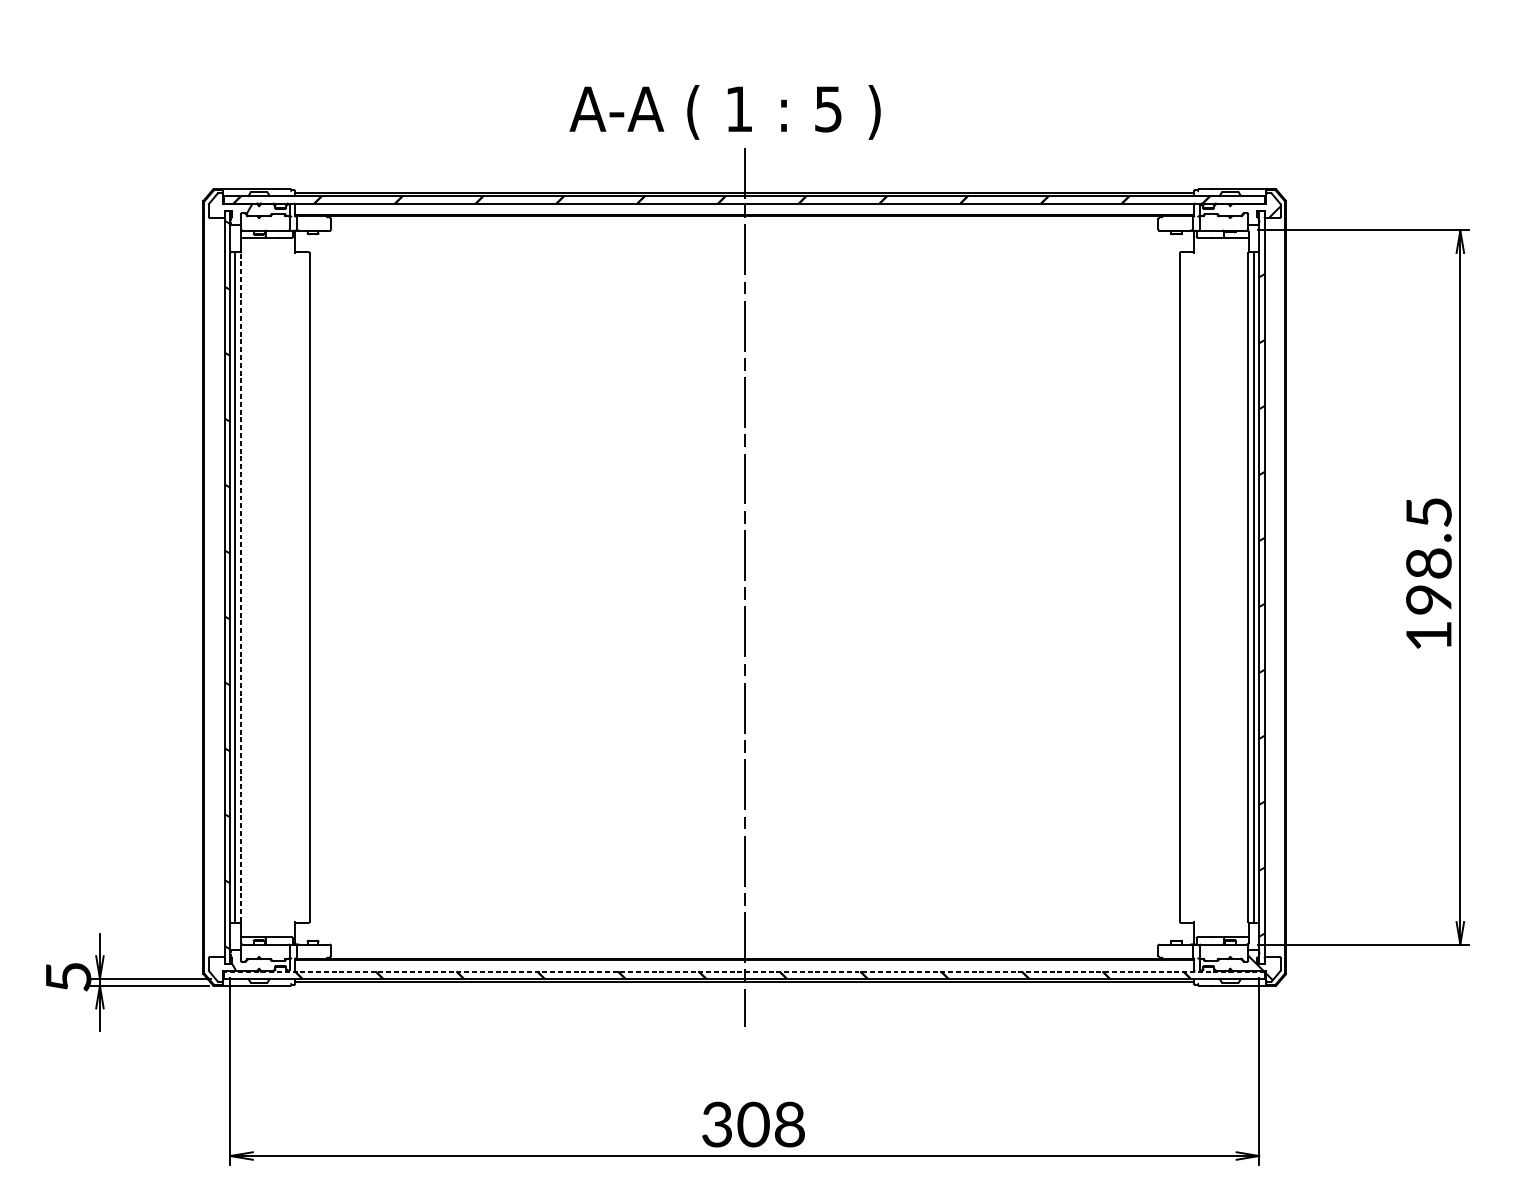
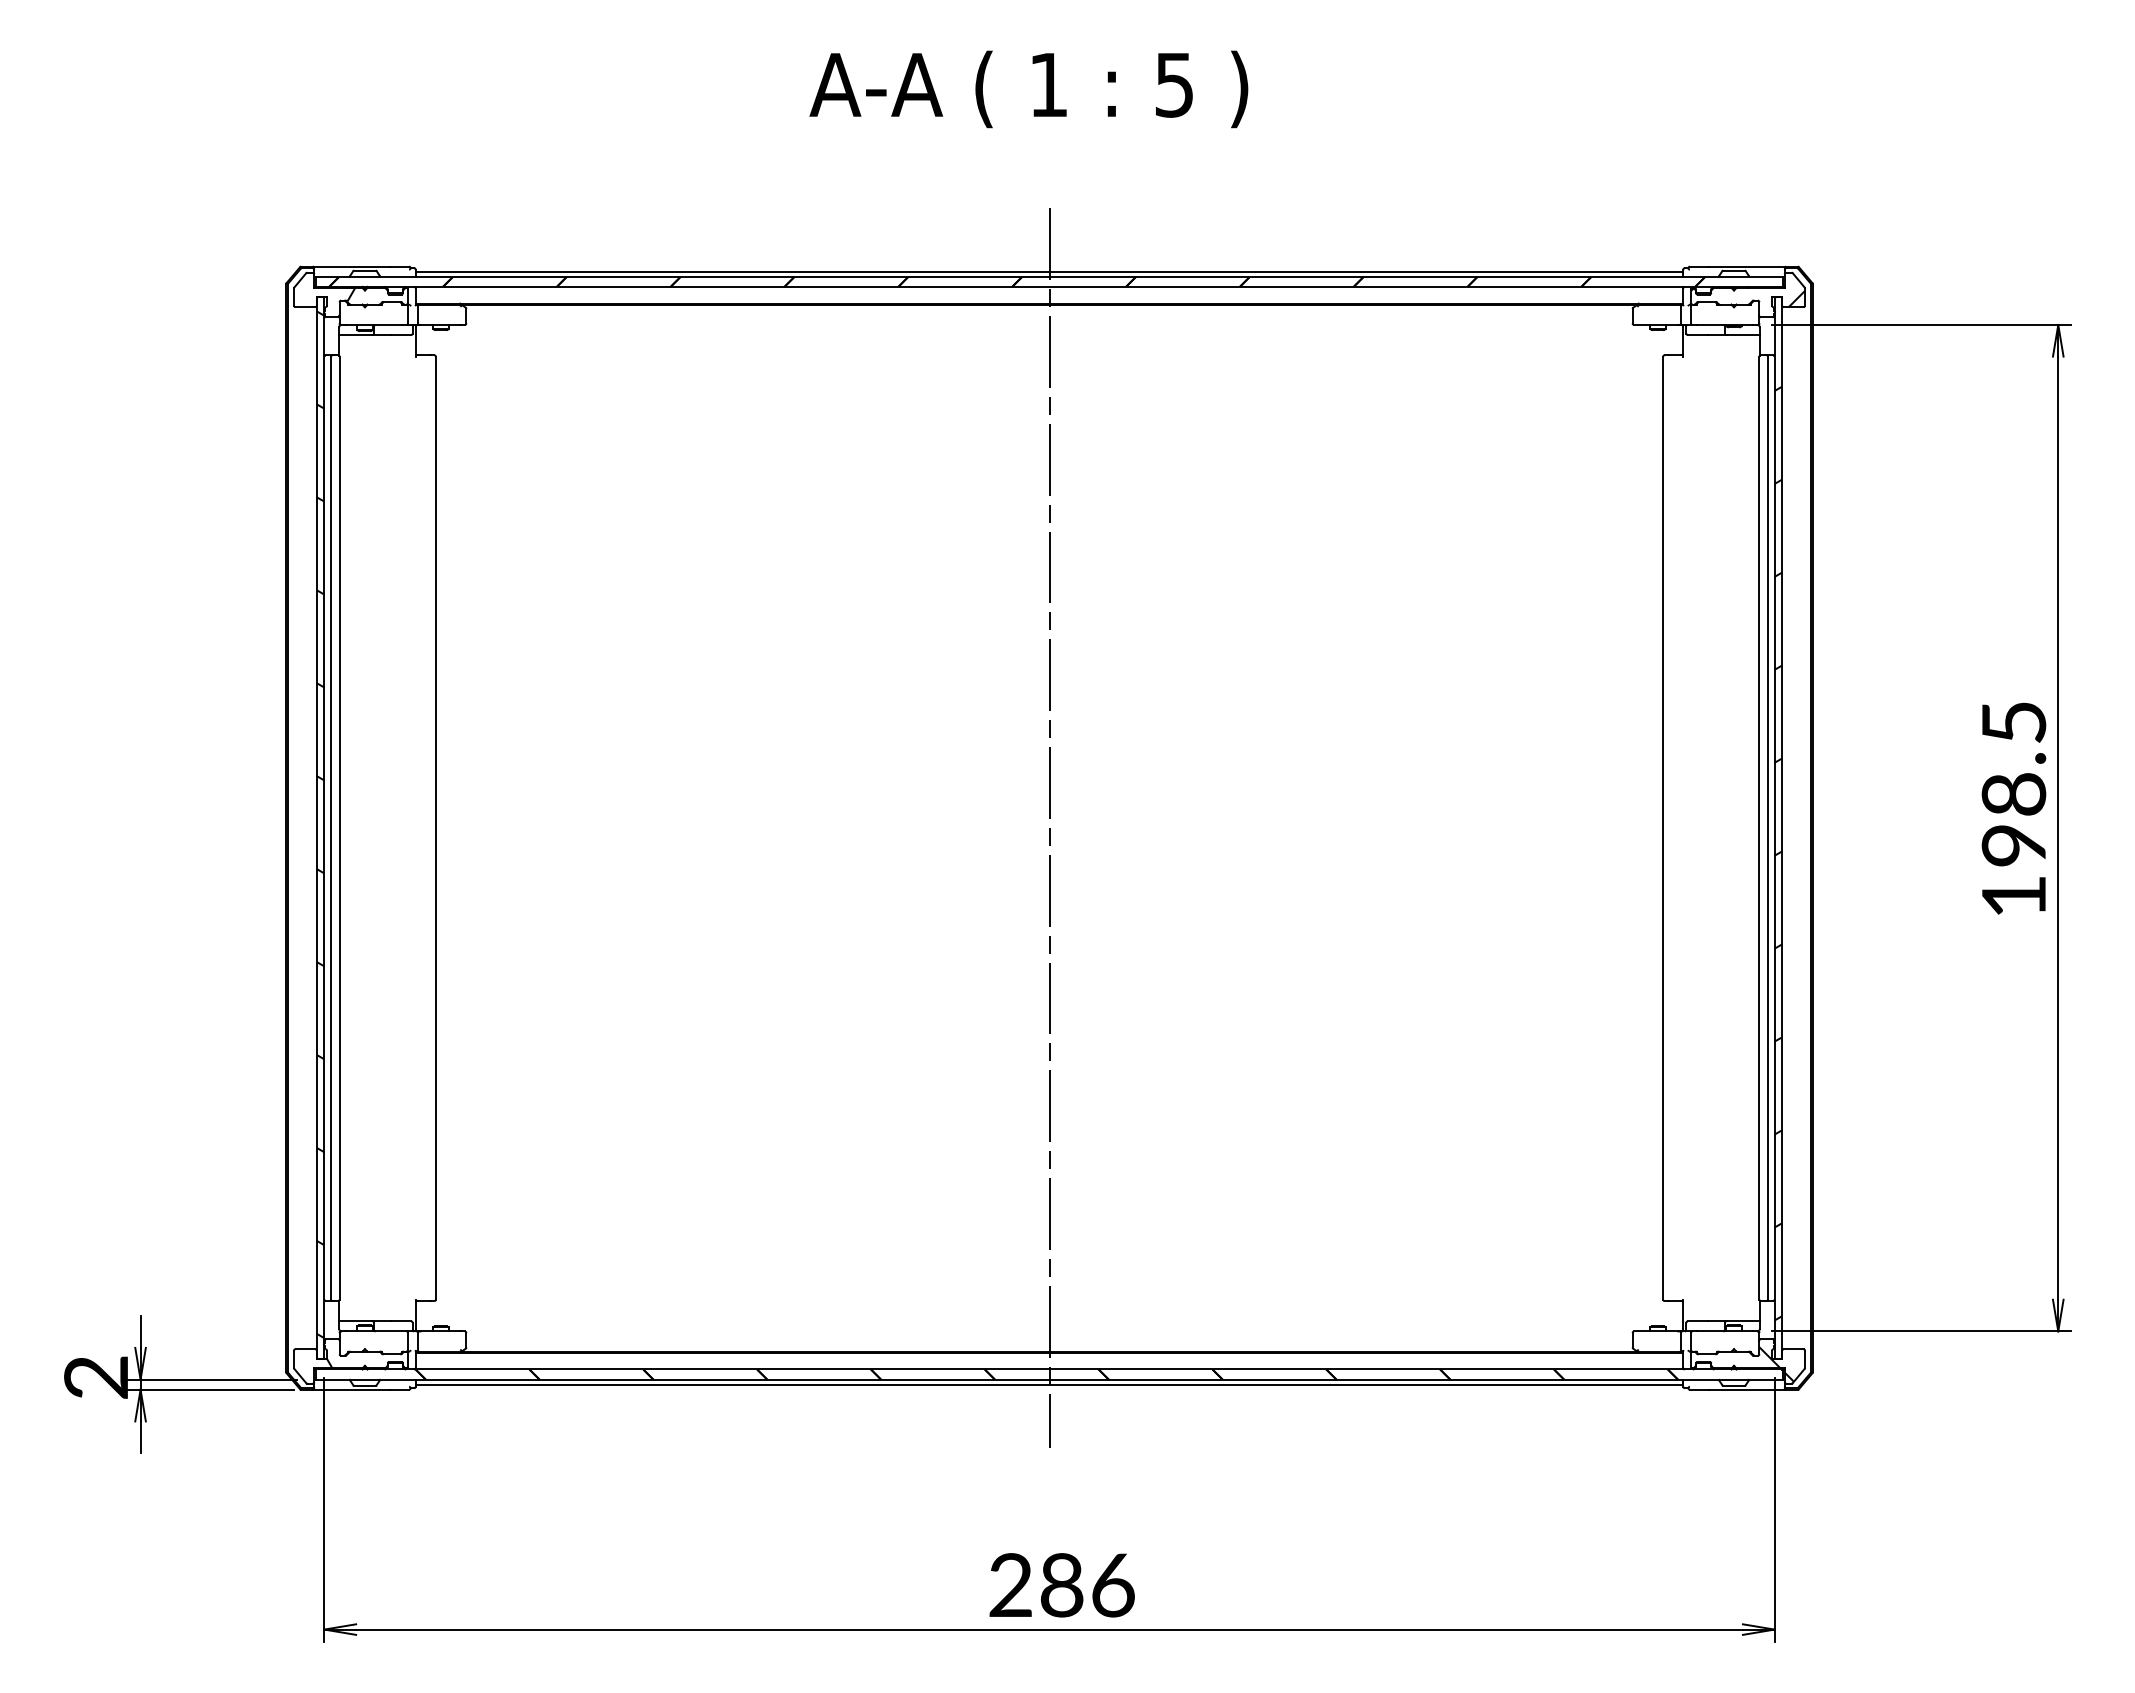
text: (724, 112) -> (1028, 89), moved
line: (241, 587) -> (339, 827), dashed -> solid
line: (744, 971) -> (1049, 1369), dashed -> solid
text: (68, 977) -> (96, 1377), 5 -> 2
text: (753, 1124) -> (1061, 1585), 308 -> 286

